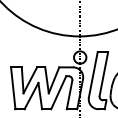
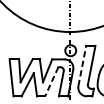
line: (93, 74) -> (82, 65), solid -> dashed
line: (58, 93) -> (51, 82), solid -> dashed

